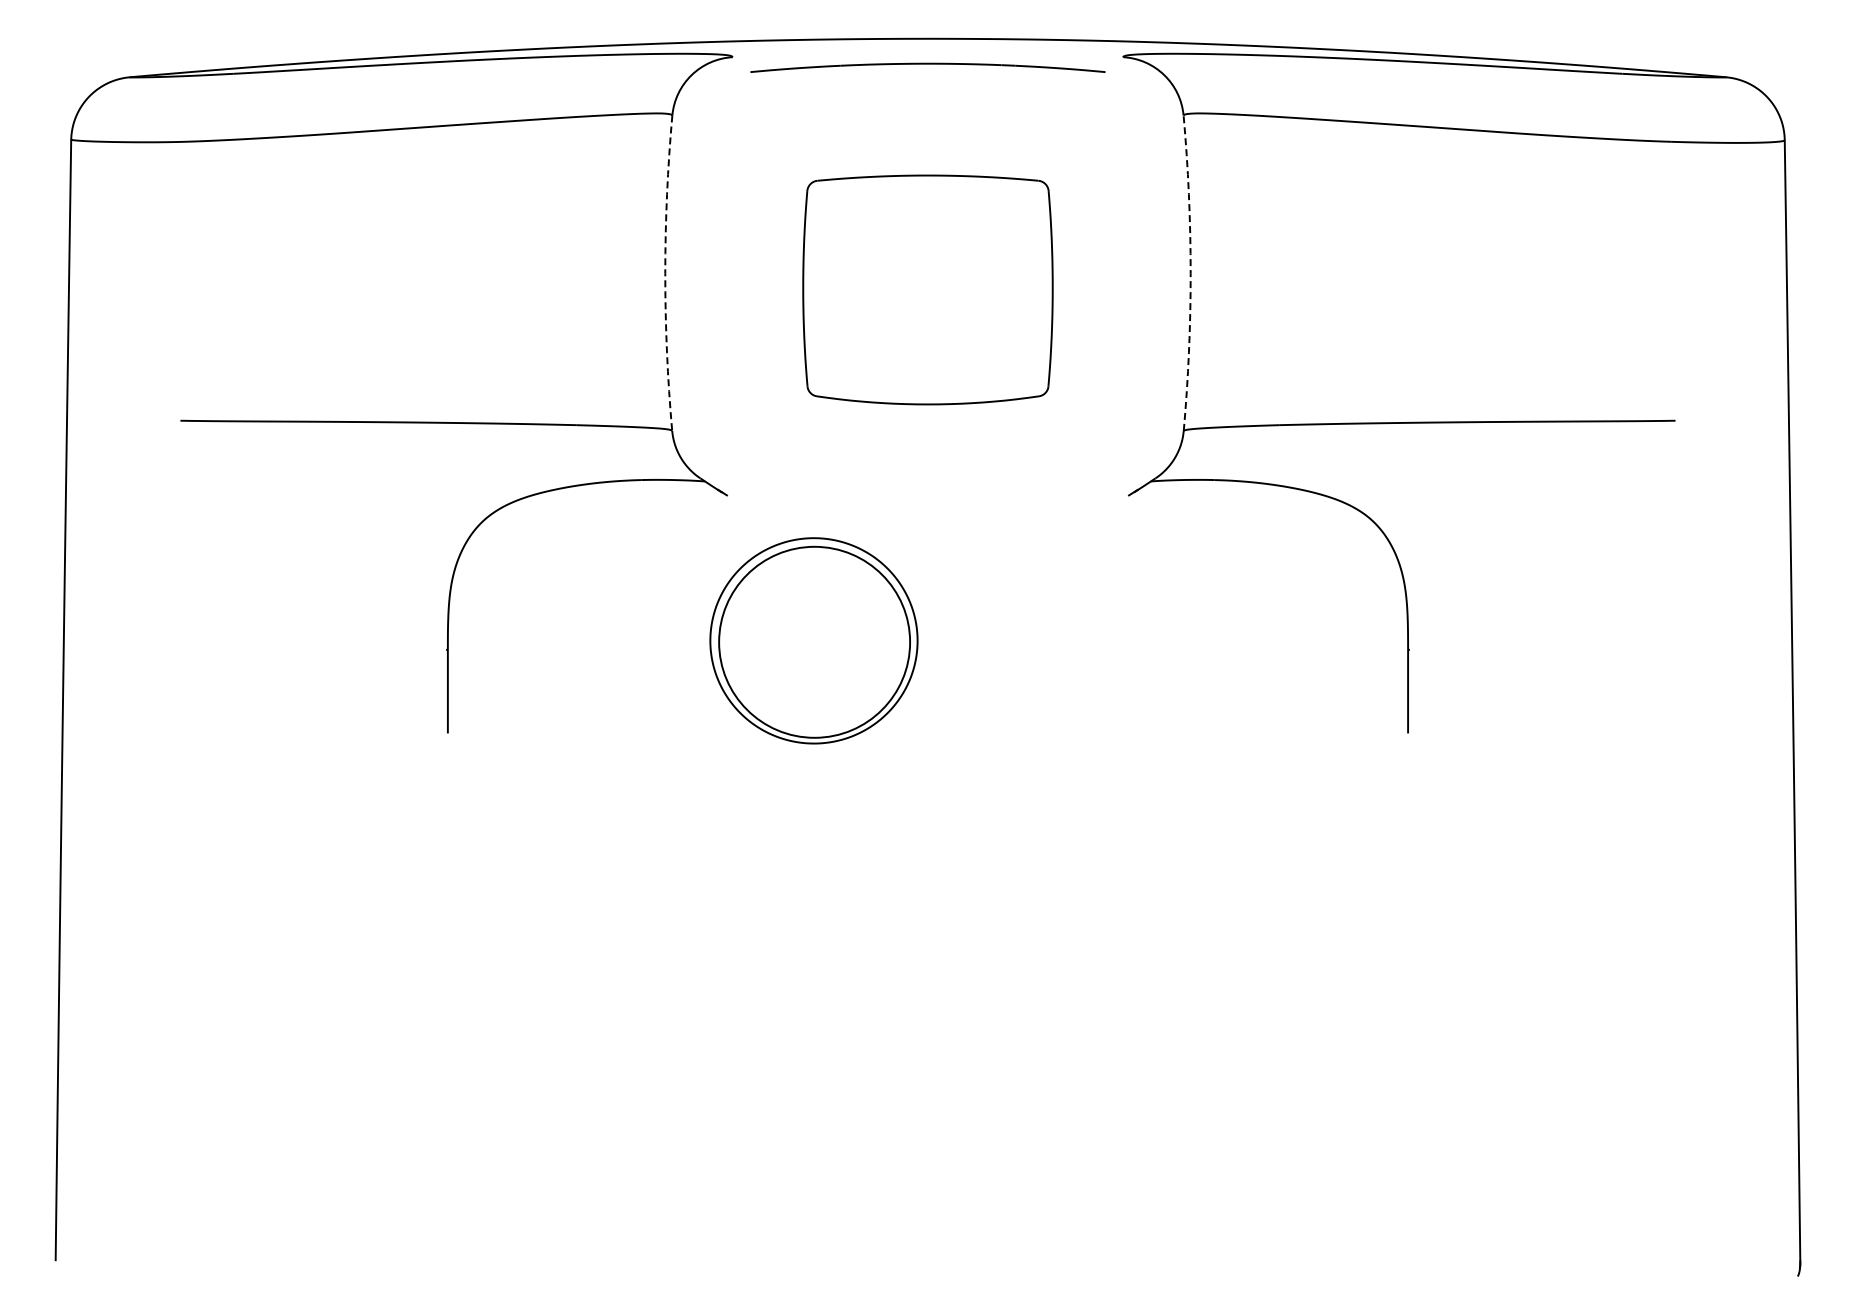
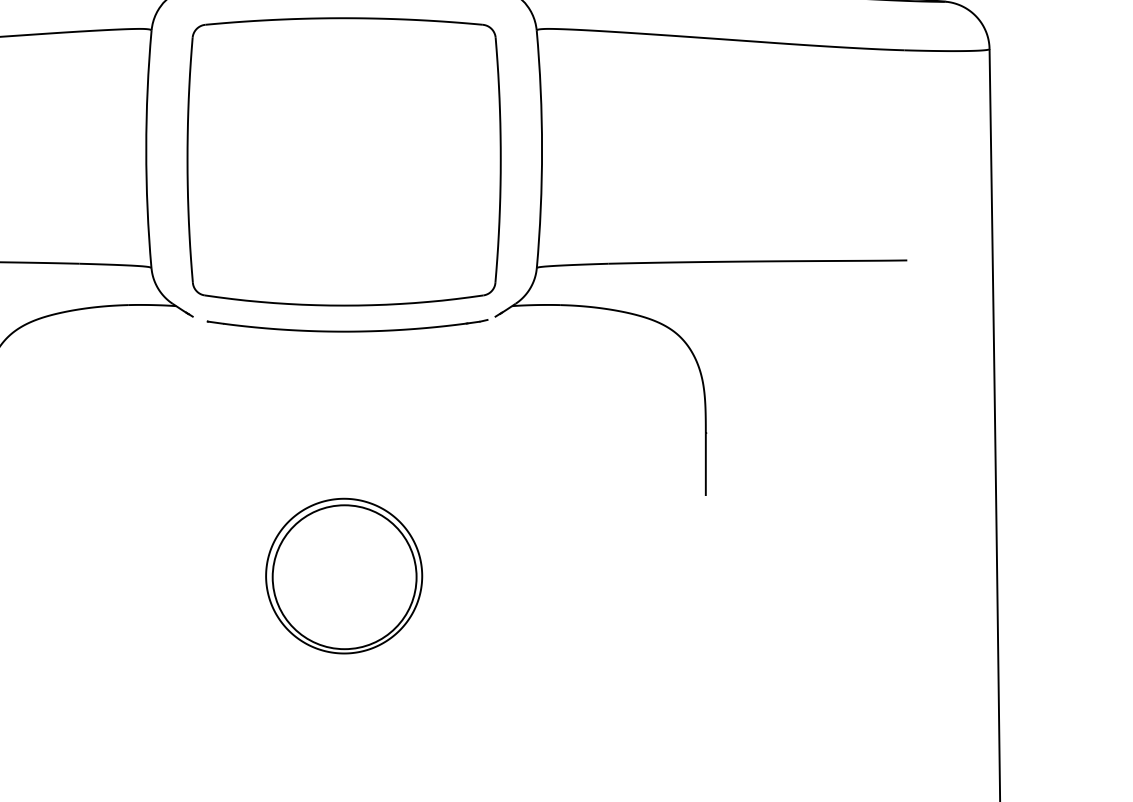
arc: (665, 273) -> (146, 149), dashed -> solid
arc: (1190, 273) -> (541, 149), dashed -> solid
part: (927, 289) -> (343, 161), size x1.67
part: (932, 514) -> (347, 331), added
part: (813, 640) -> (343, 575), moved

